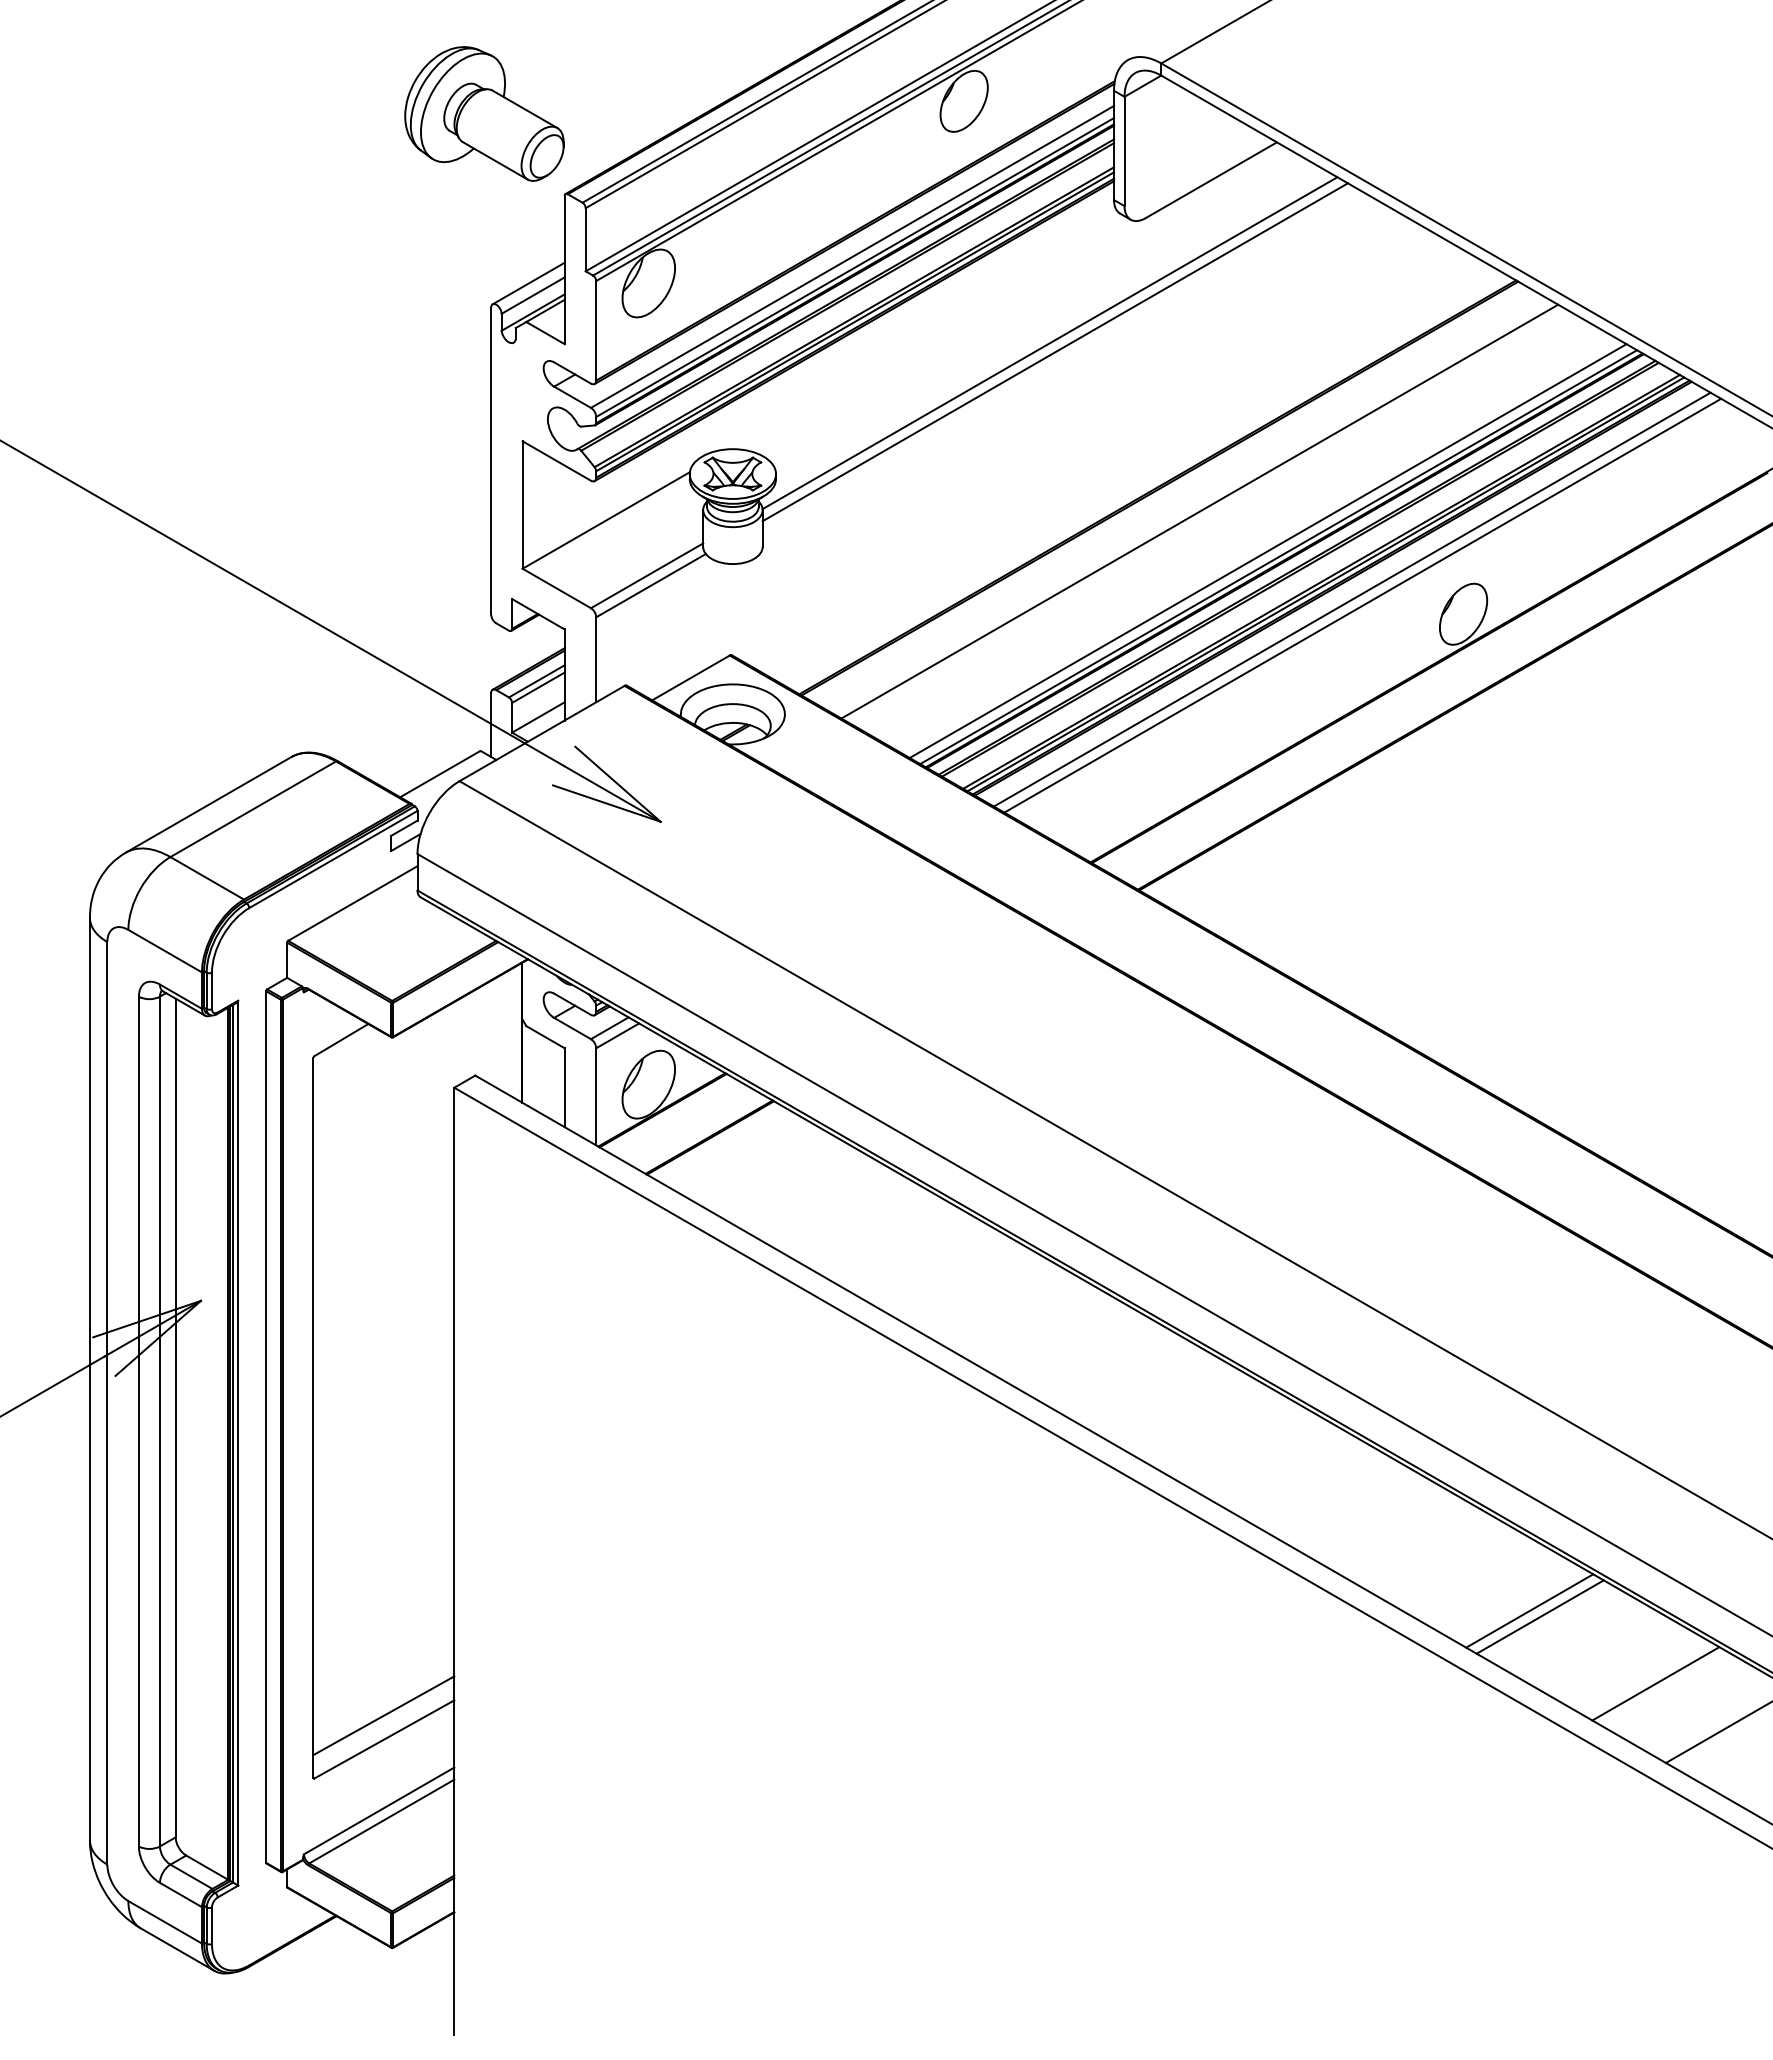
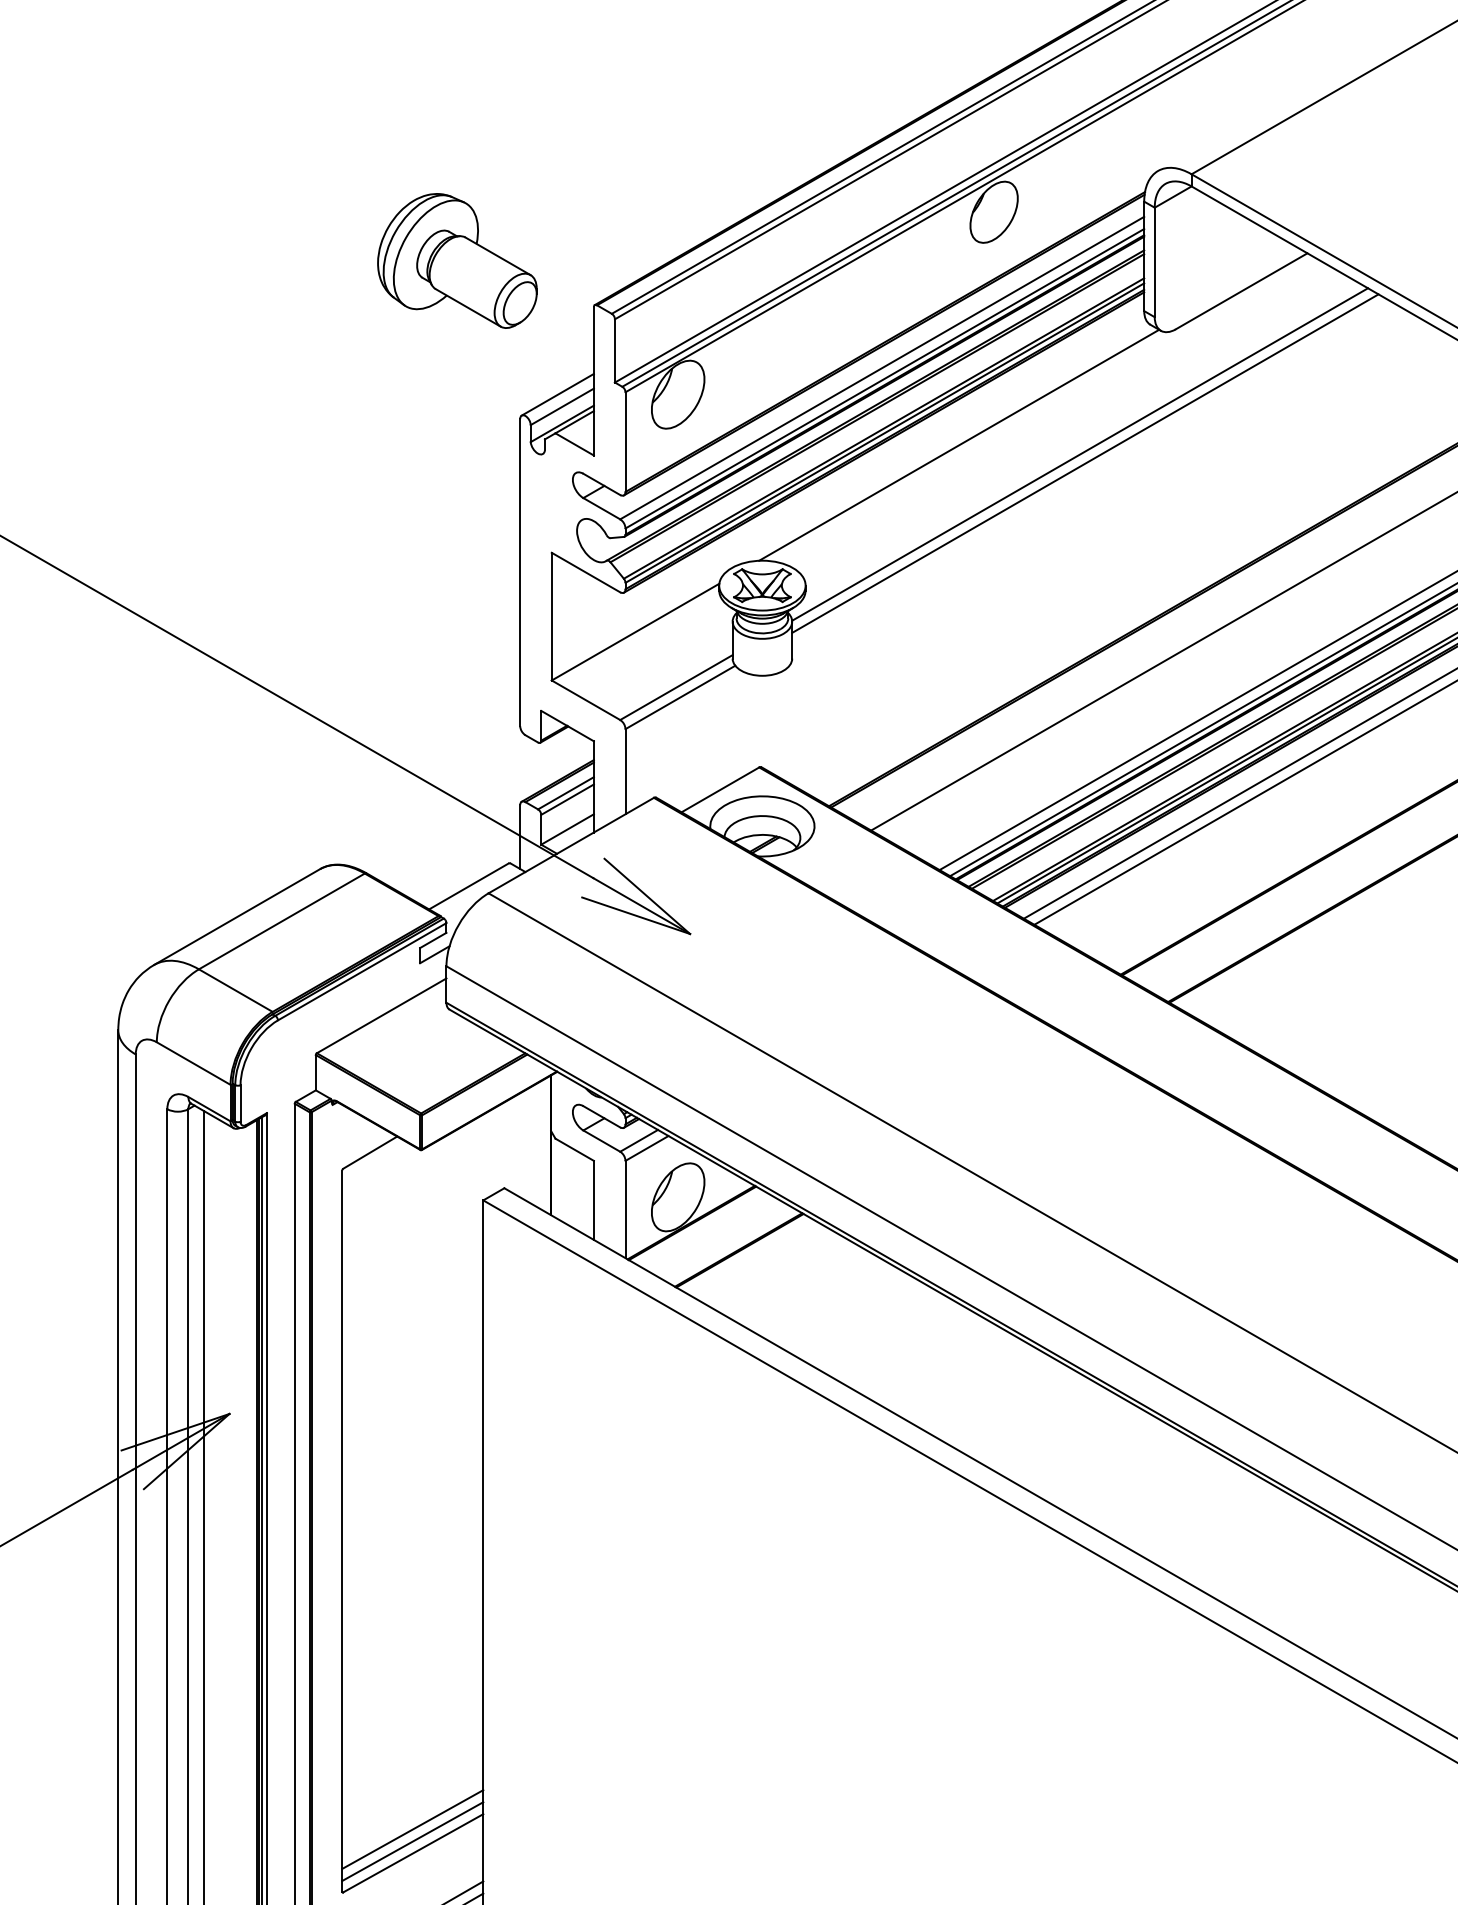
part: (484, 113) -> (457, 260), moved
line: (928, 333) -> (958, 444), added
line: (383, 1727) -> (412, 1841), added

